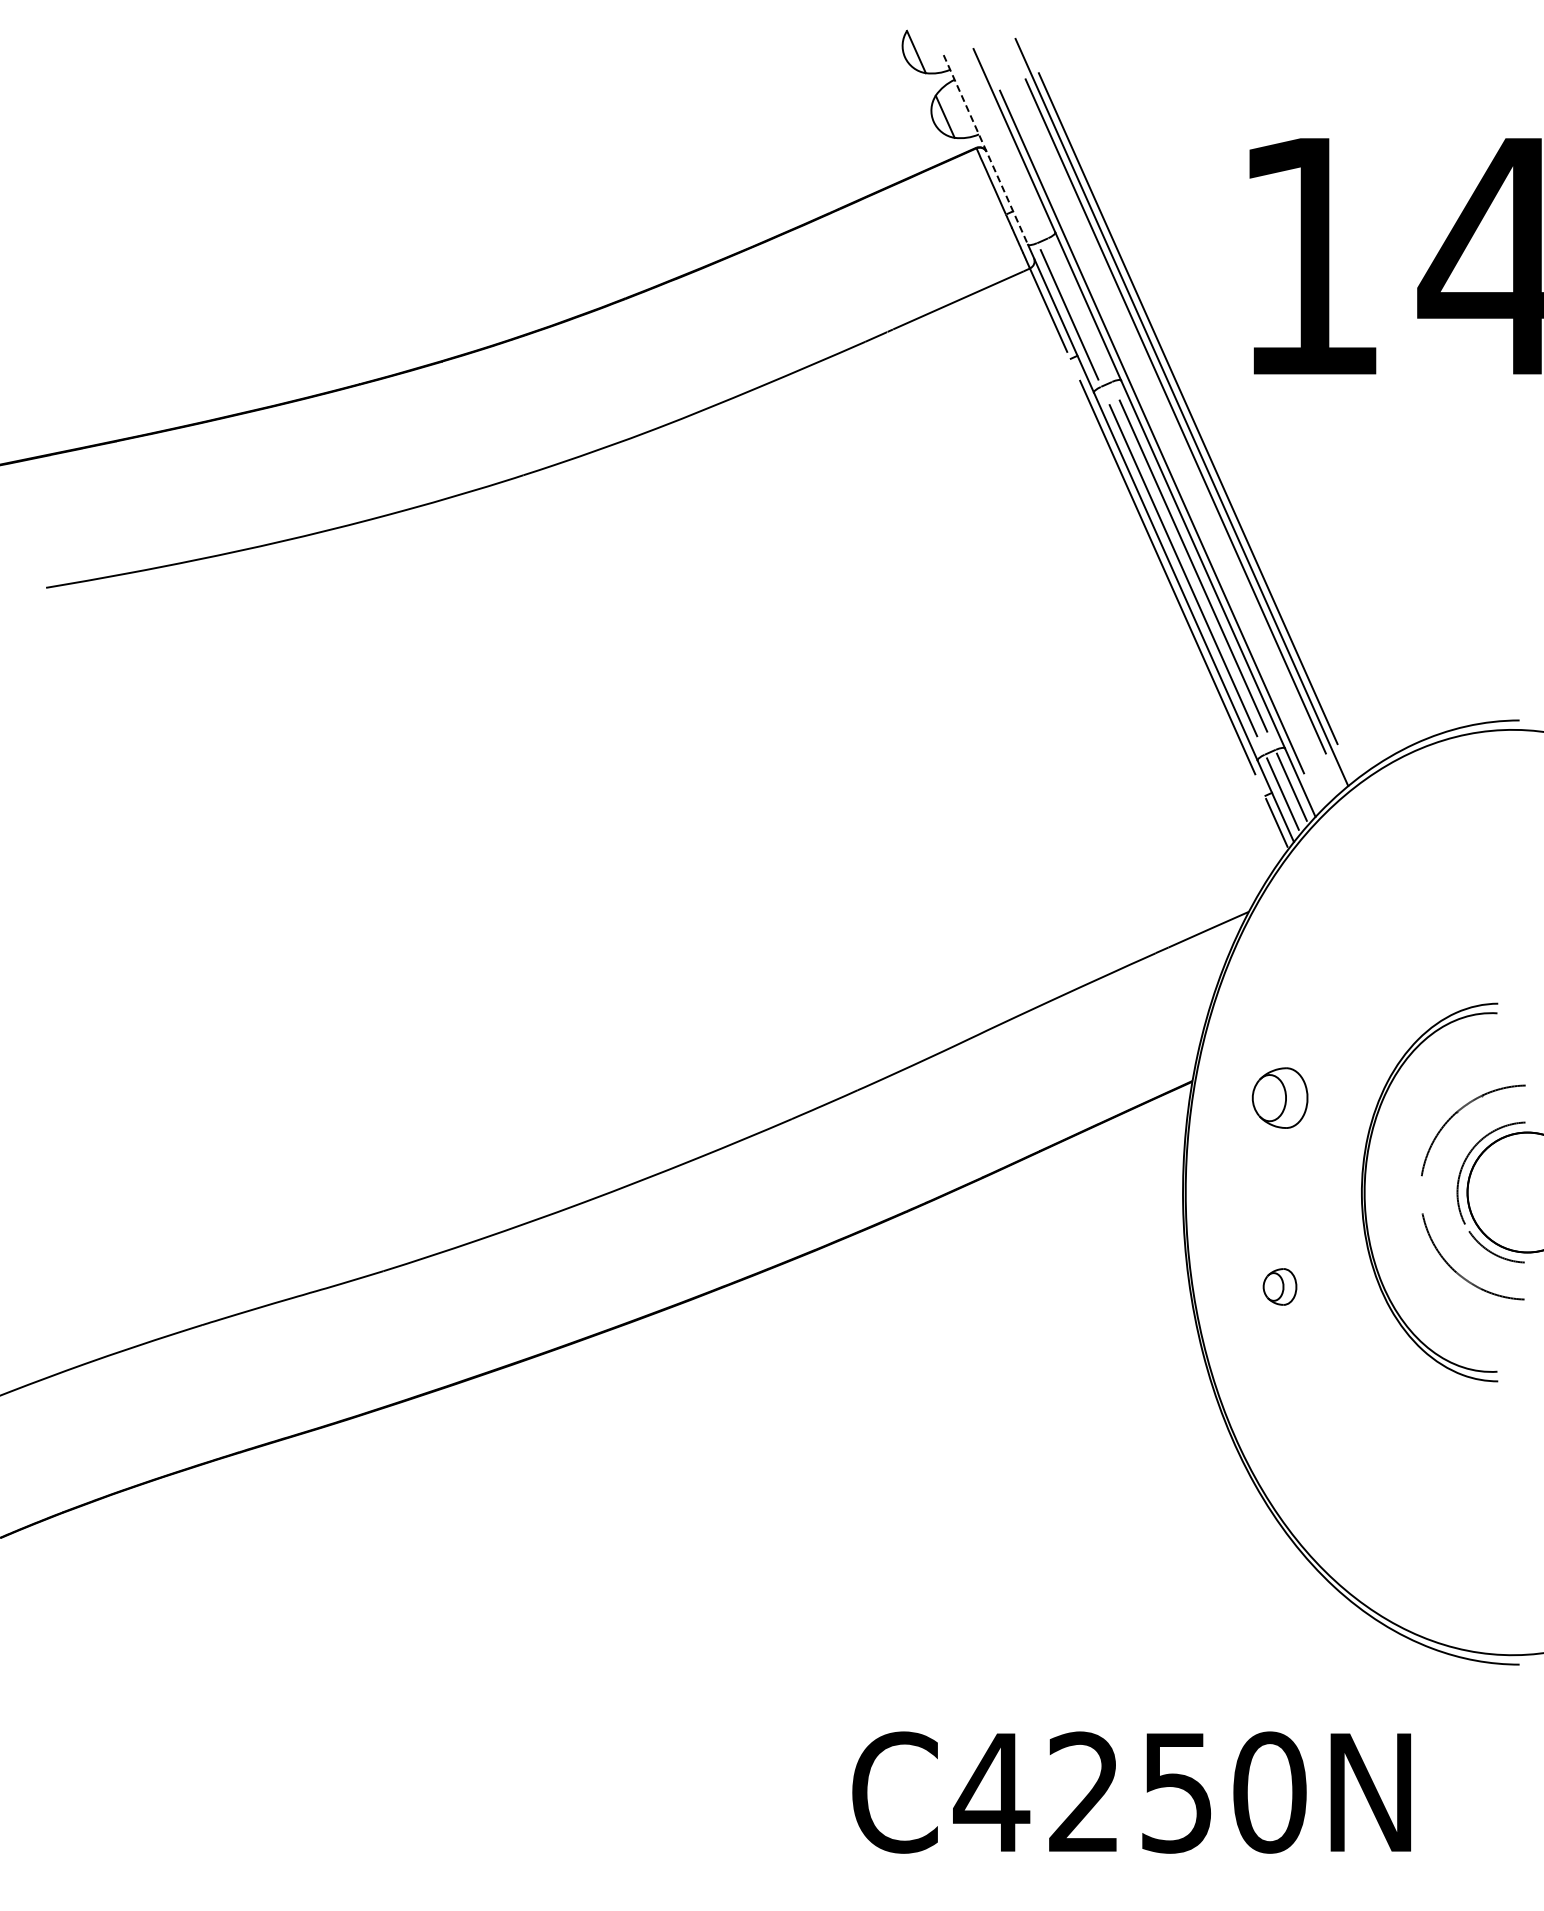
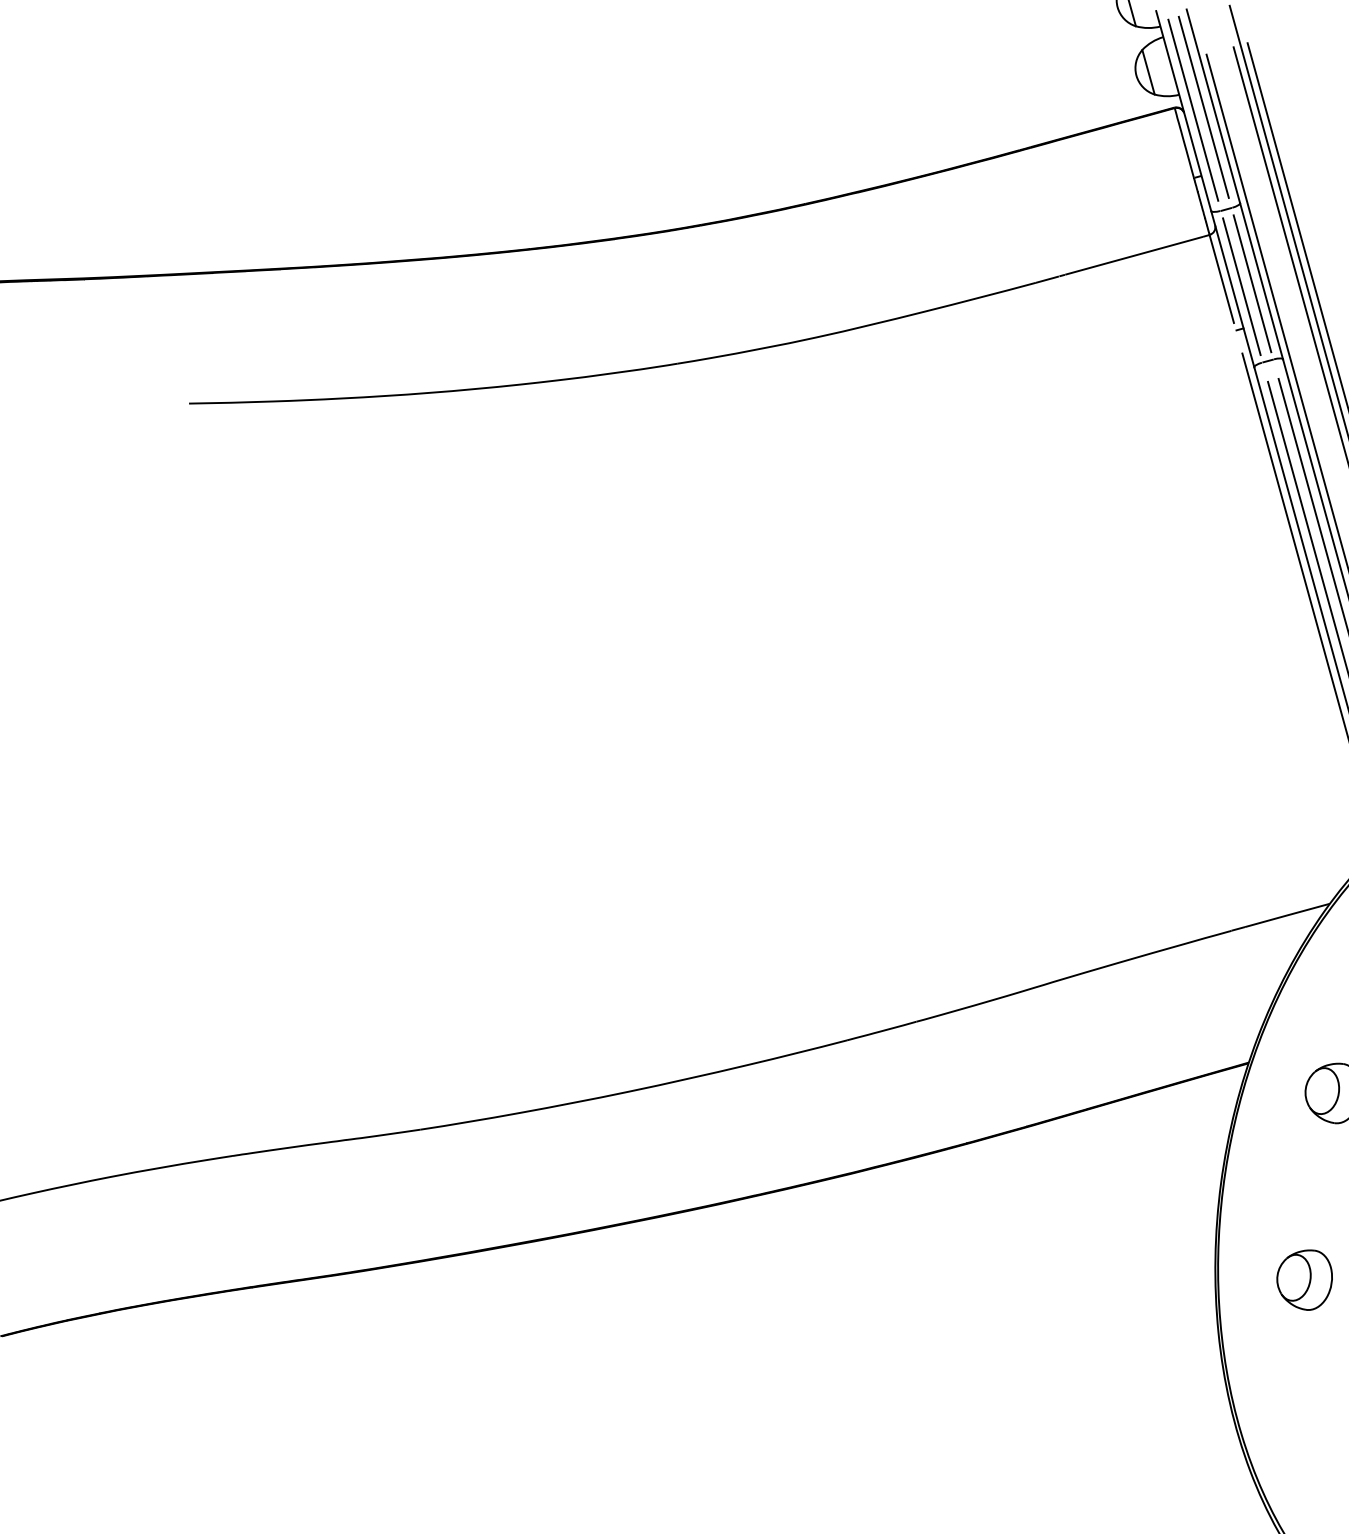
line: (1004, 143) -> (1203, 107), added
line: (995, 147) -> (1193, 110), added
line: (985, 149) -> (1183, 110), dashed -> solid
line: (1079, 310) -> (1252, 283), added
part: (1279, 1286) -> (1304, 1278), size x1.67

